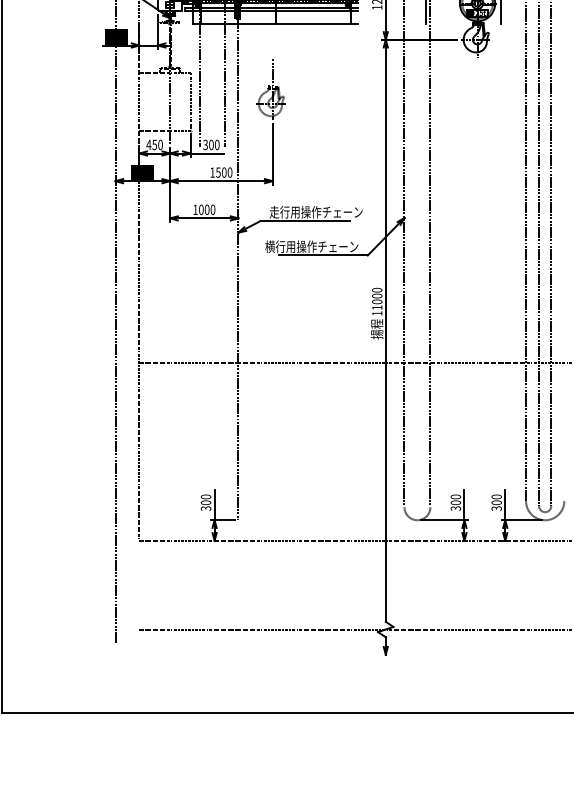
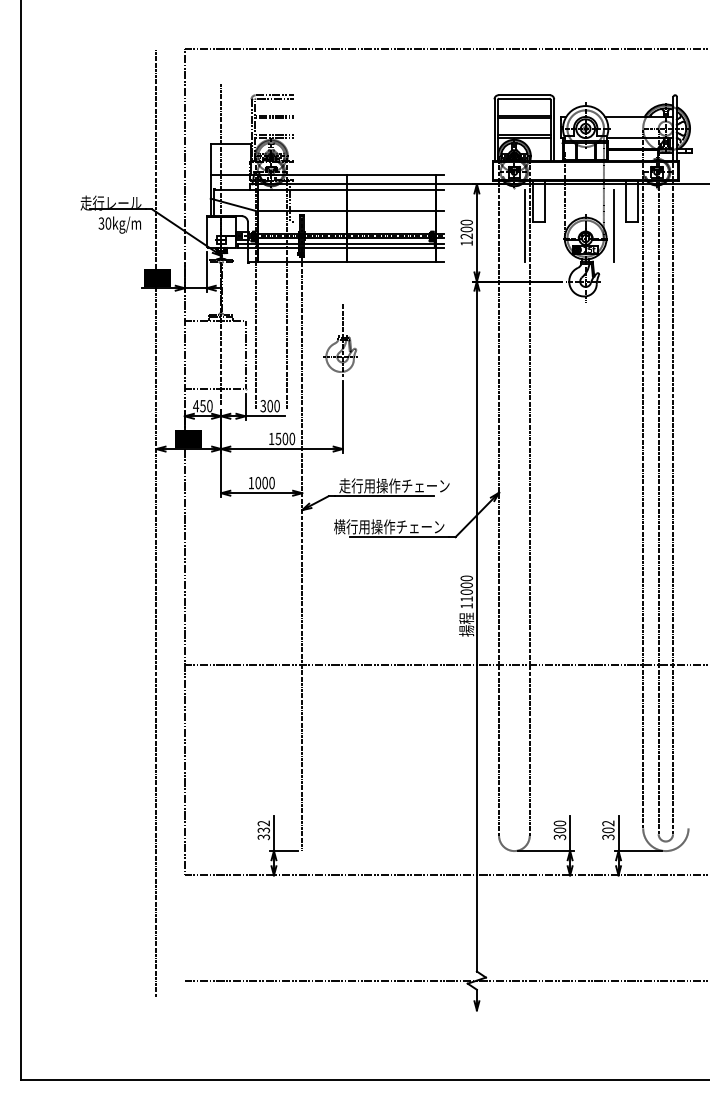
text: (496, 496) -> (608, 823), 300 -> 302
text: (205, 499) -> (263, 826), 300 -> 332

